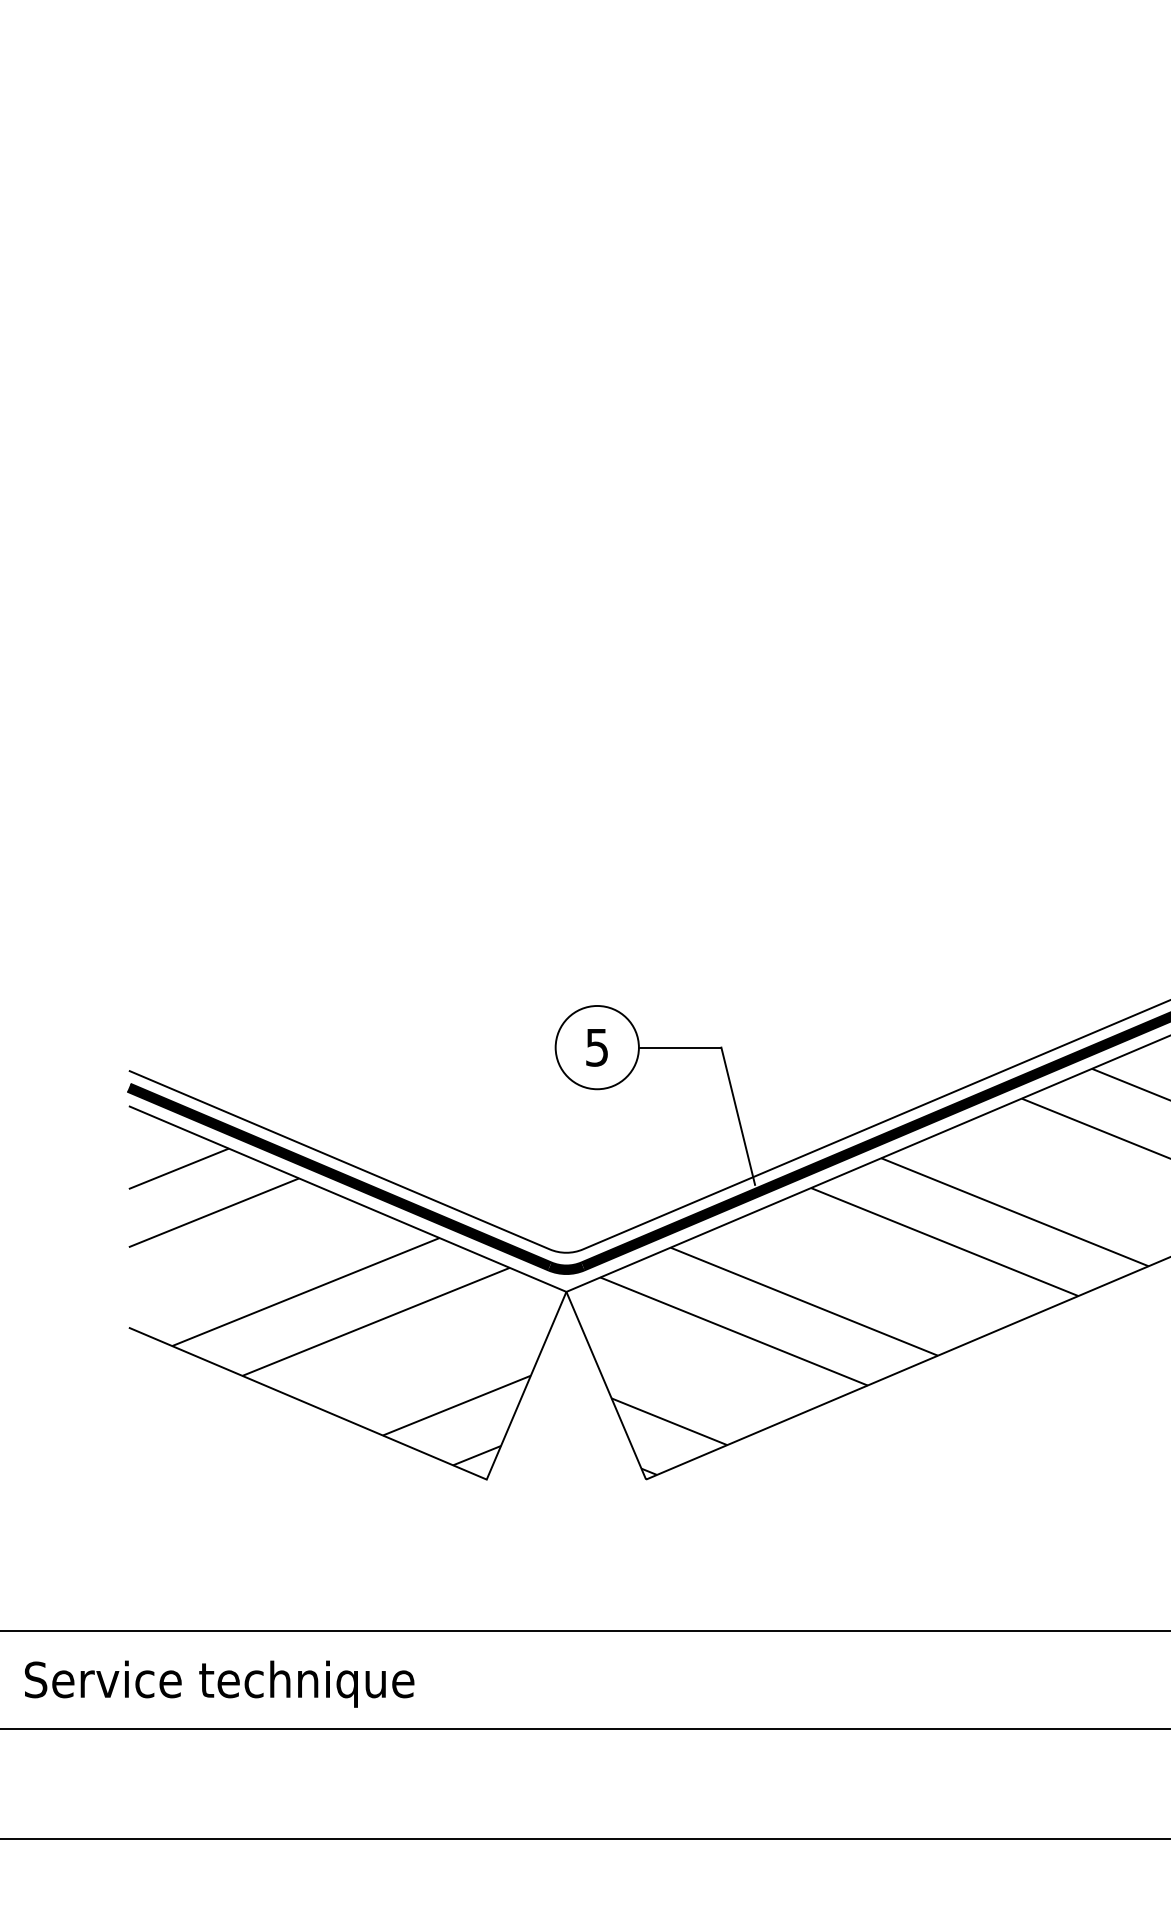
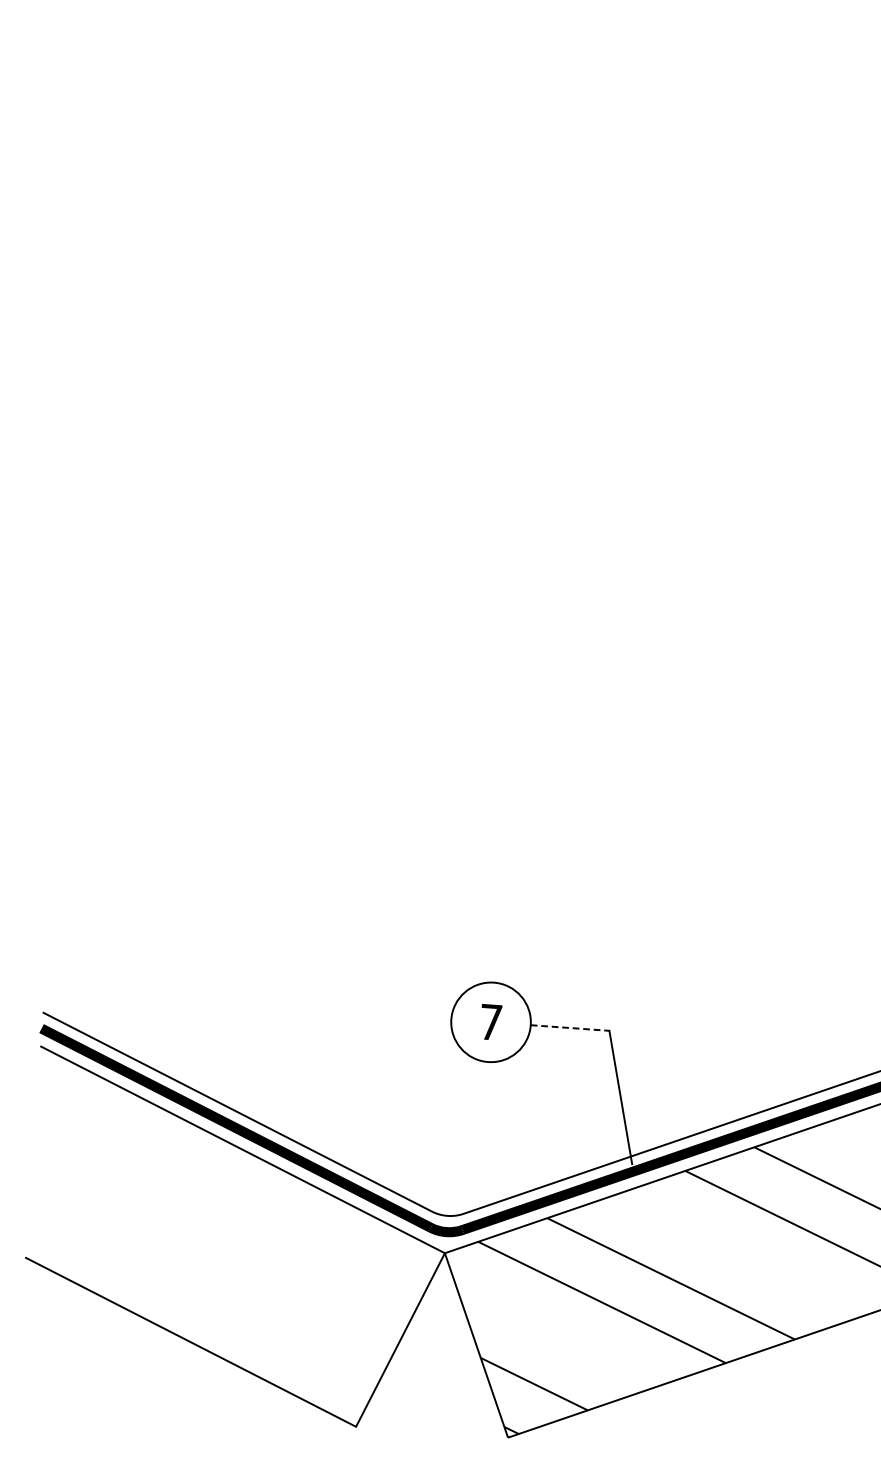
text: (596, 1047) -> (490, 1022), 5 -> 7
line: (680, 1047) -> (570, 1027), solid -> dashed
hatch: (329, 1306) -> (217, 1250), removed

